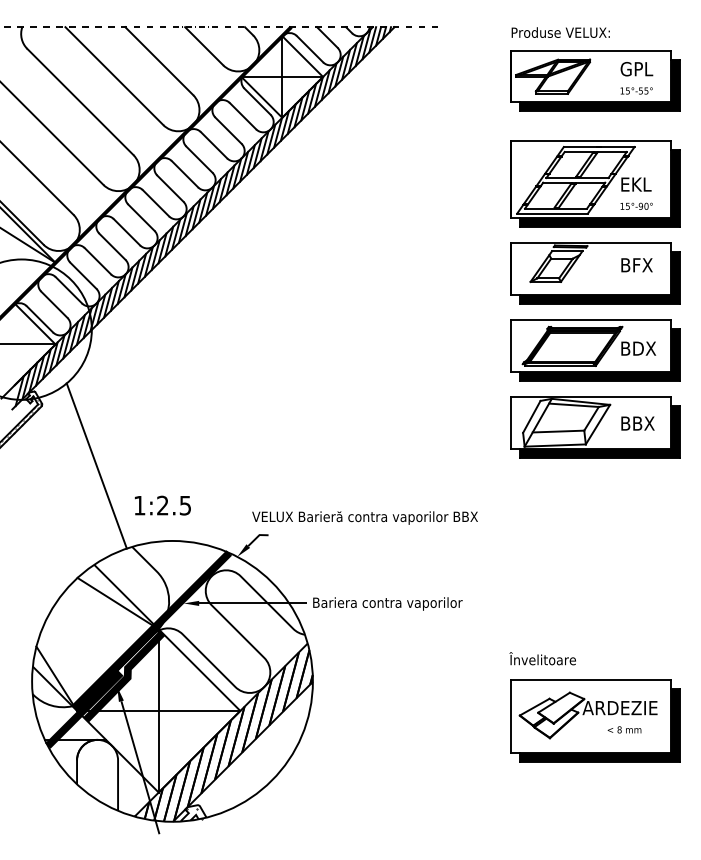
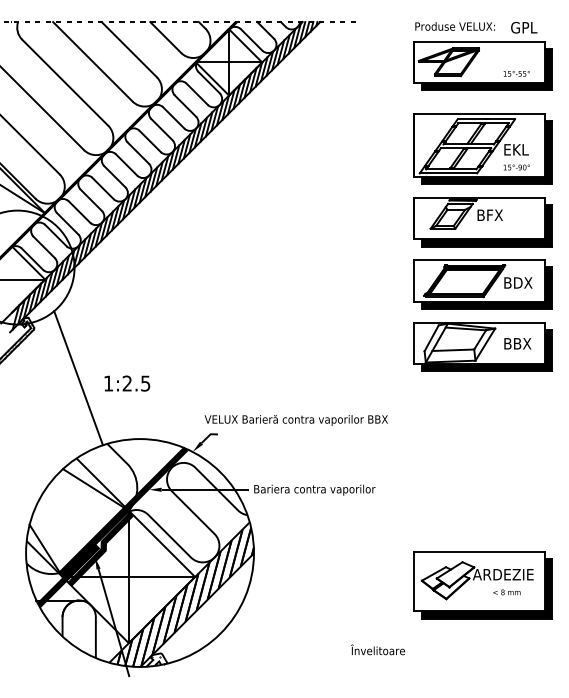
text: (636, 69) -> (523, 28), moved
text: (636, 265) -> (489, 215), moved
text: (162, 505) -> (127, 383), moved
text: (542, 658) -> (377, 649), moved

